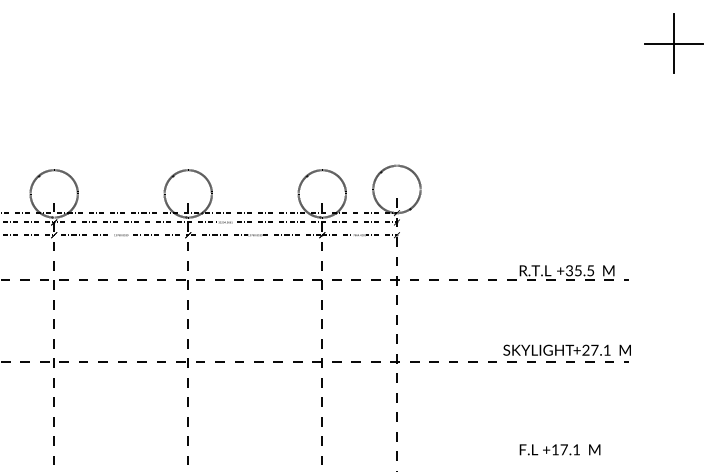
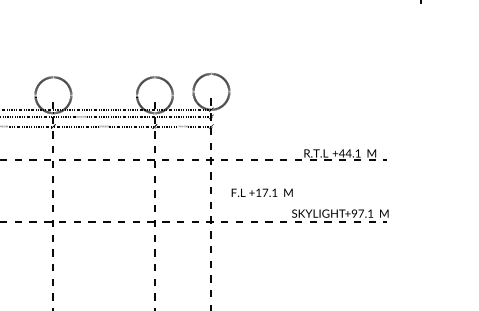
text: (579, 270) -> (349, 153), +35.5 -> +44.1
text: (585, 350) -> (354, 213), +27.1 -> +97.1
text: (559, 449) -> (261, 192), moved

